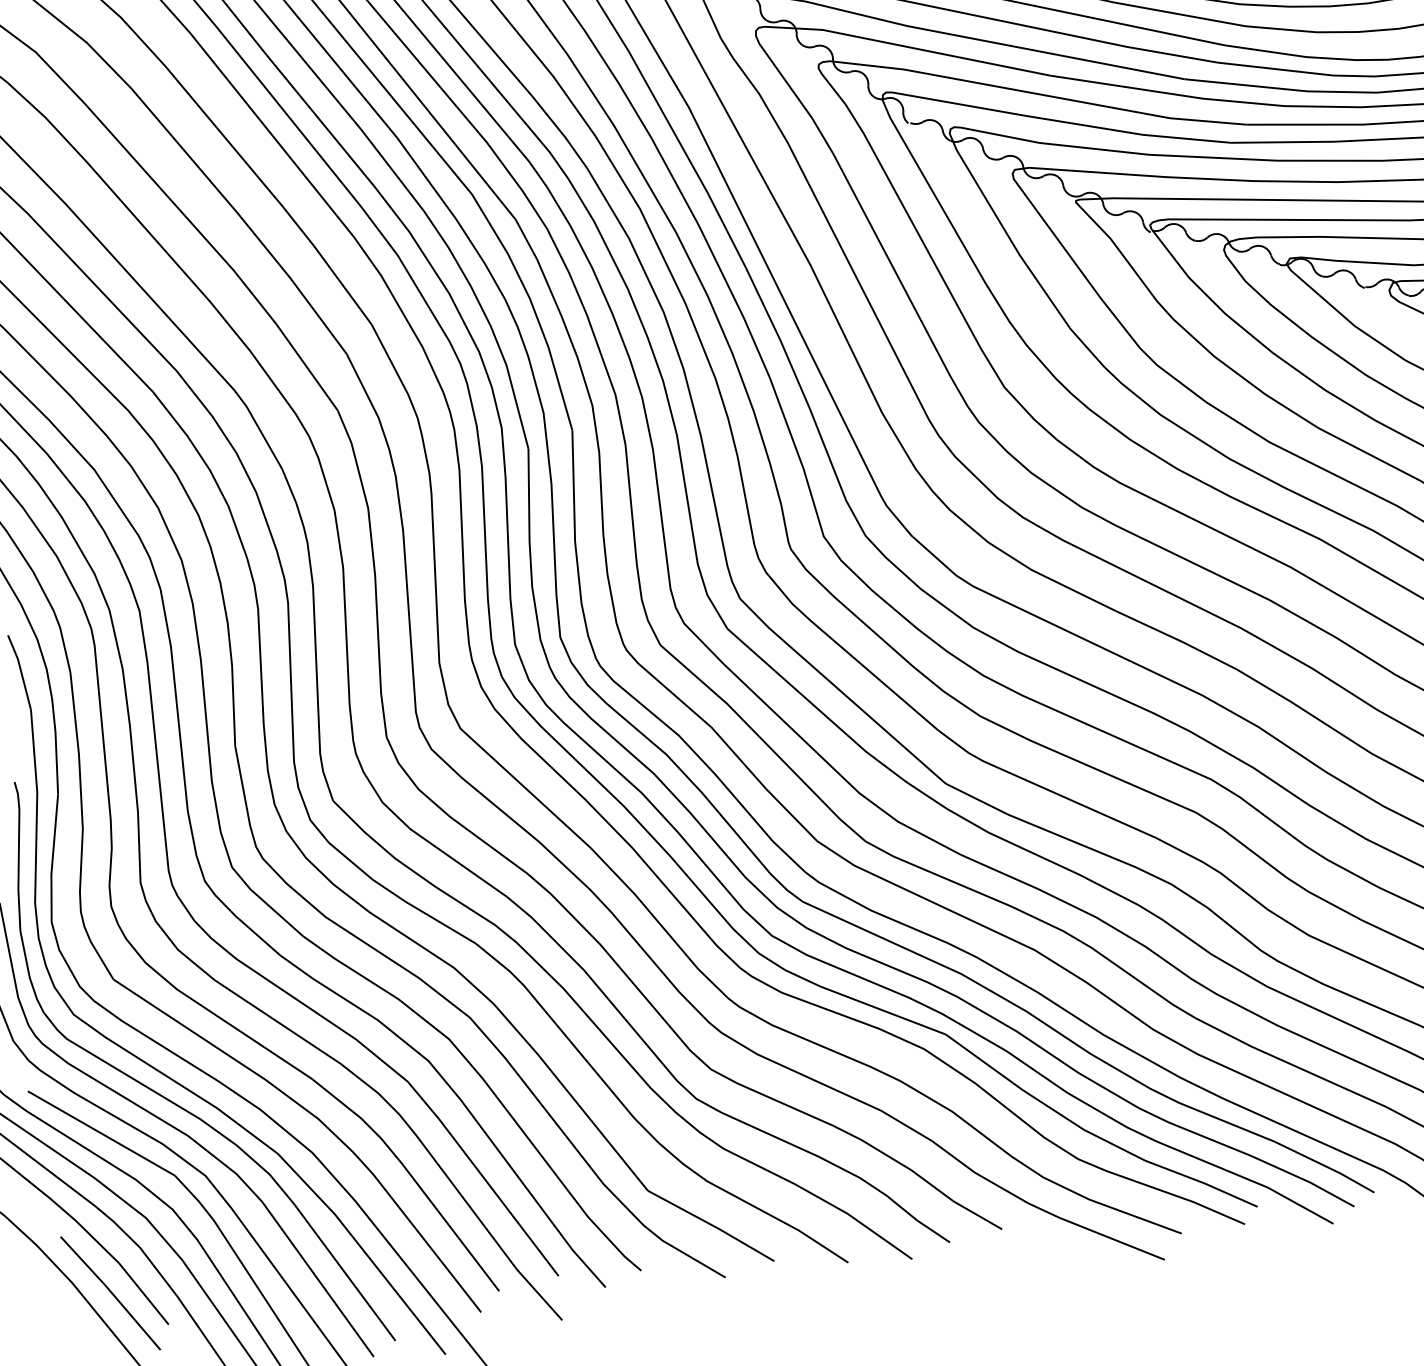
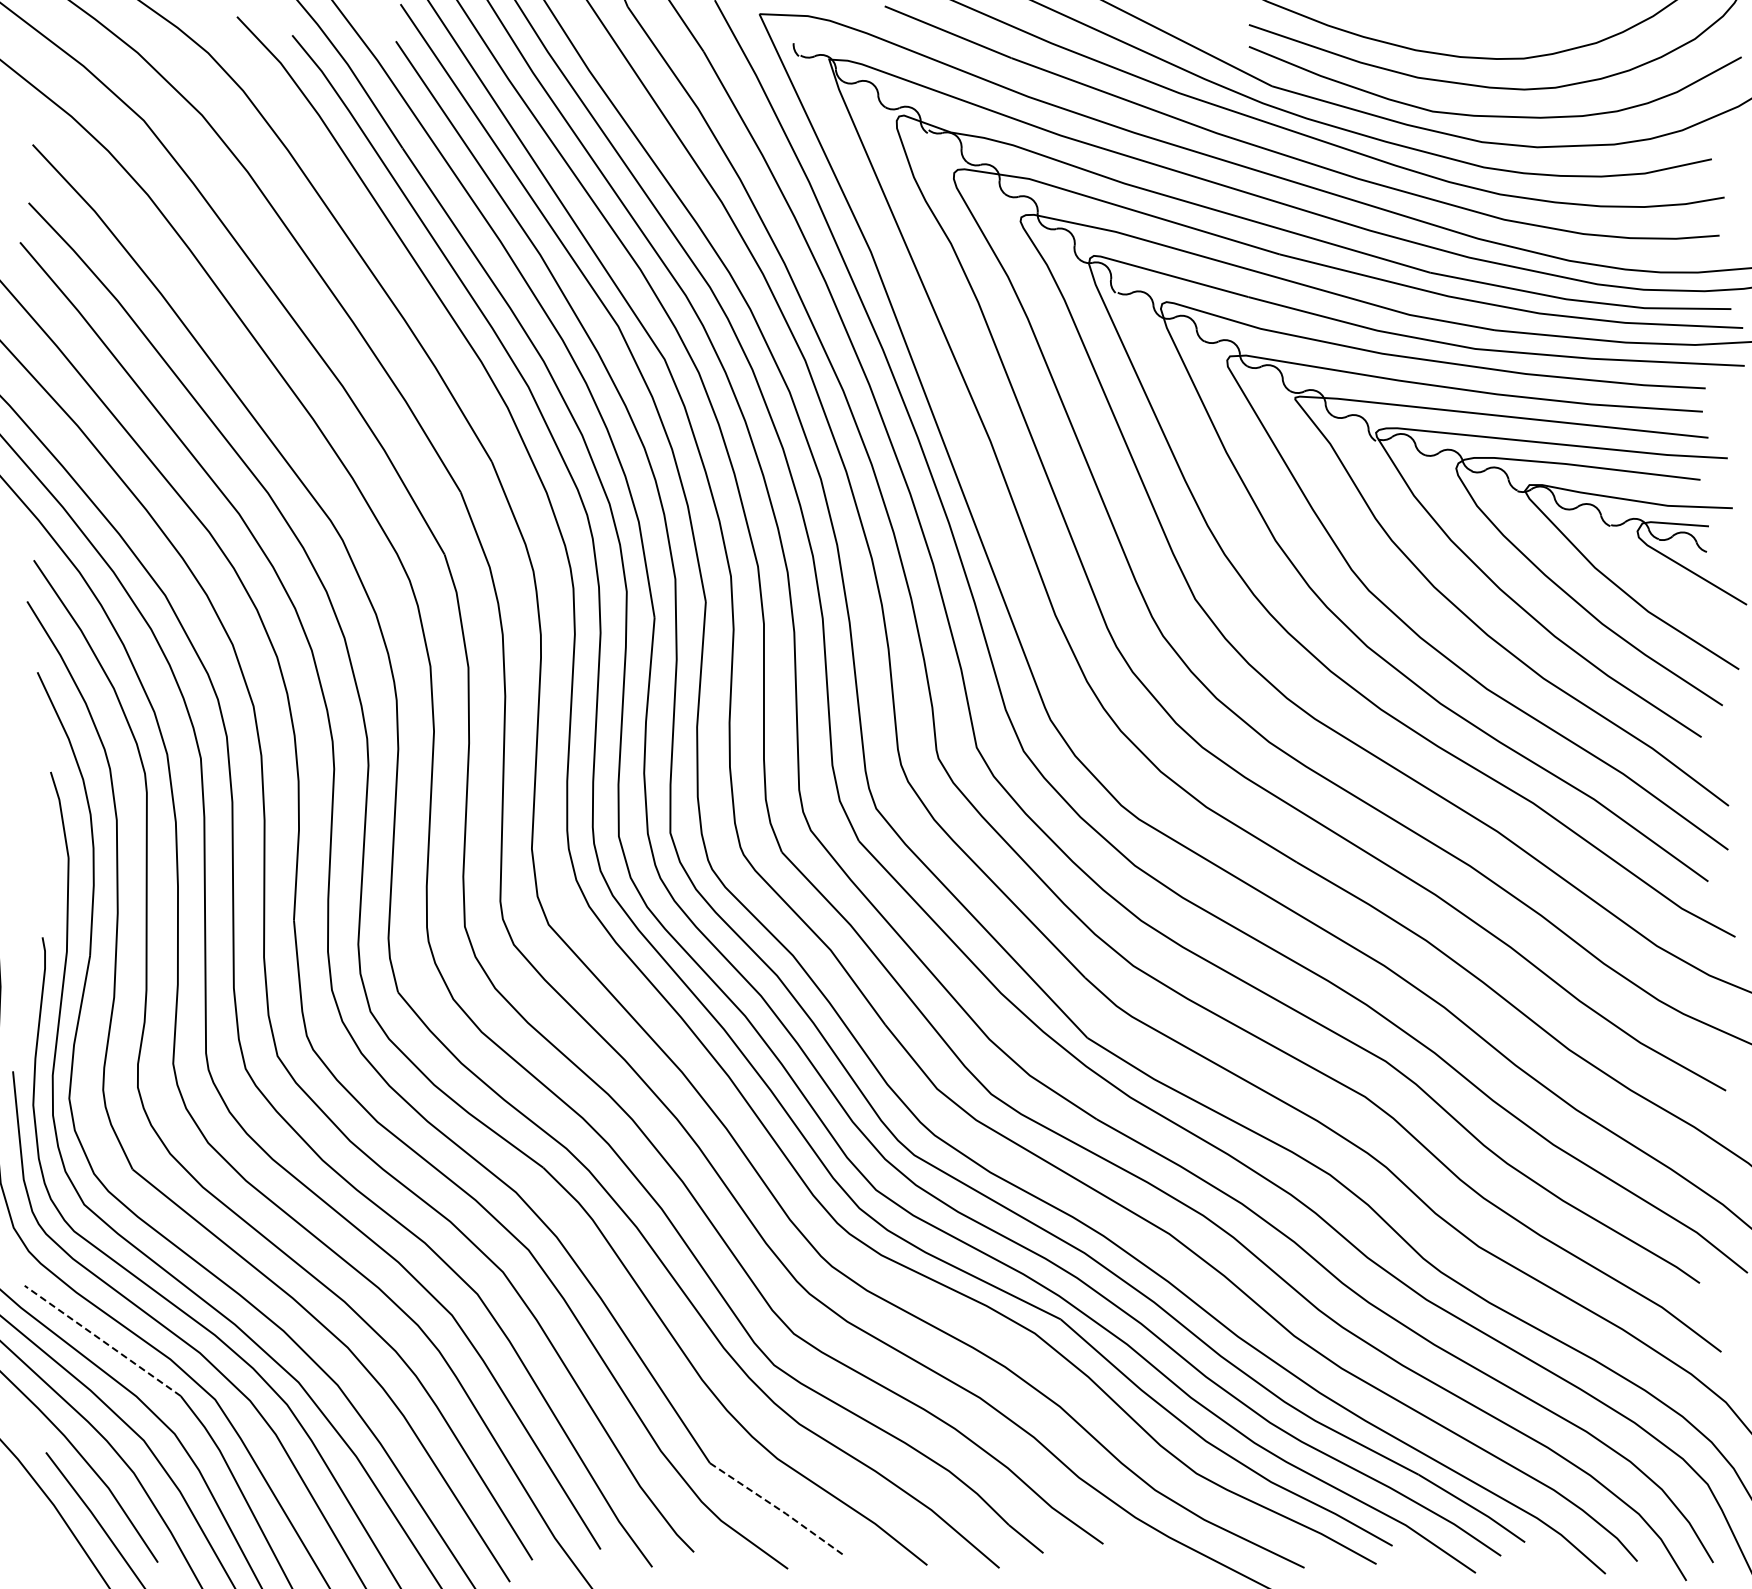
line: (101, 1133) -> (102, 1340), solid -> dashed
line: (712, 1225) -> (778, 1508), solid -> dashed

